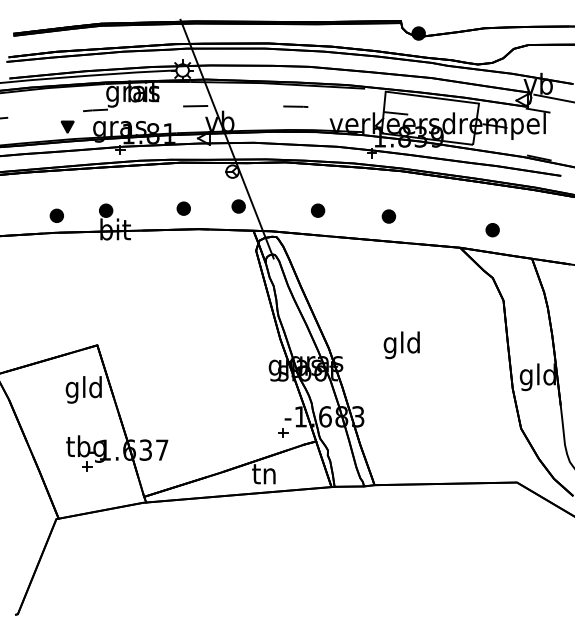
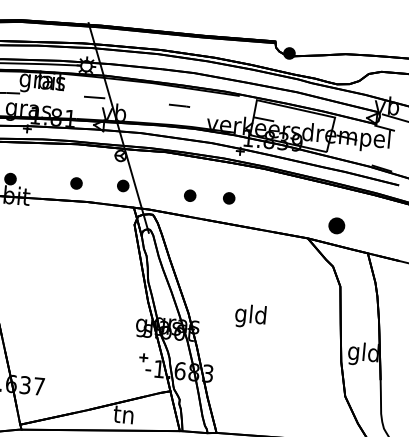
part: (388, 216) -> (228, 198), moved
part: (492, 230) -> (336, 226), size x1.4
part: (283, 432) -> (143, 357), moved

